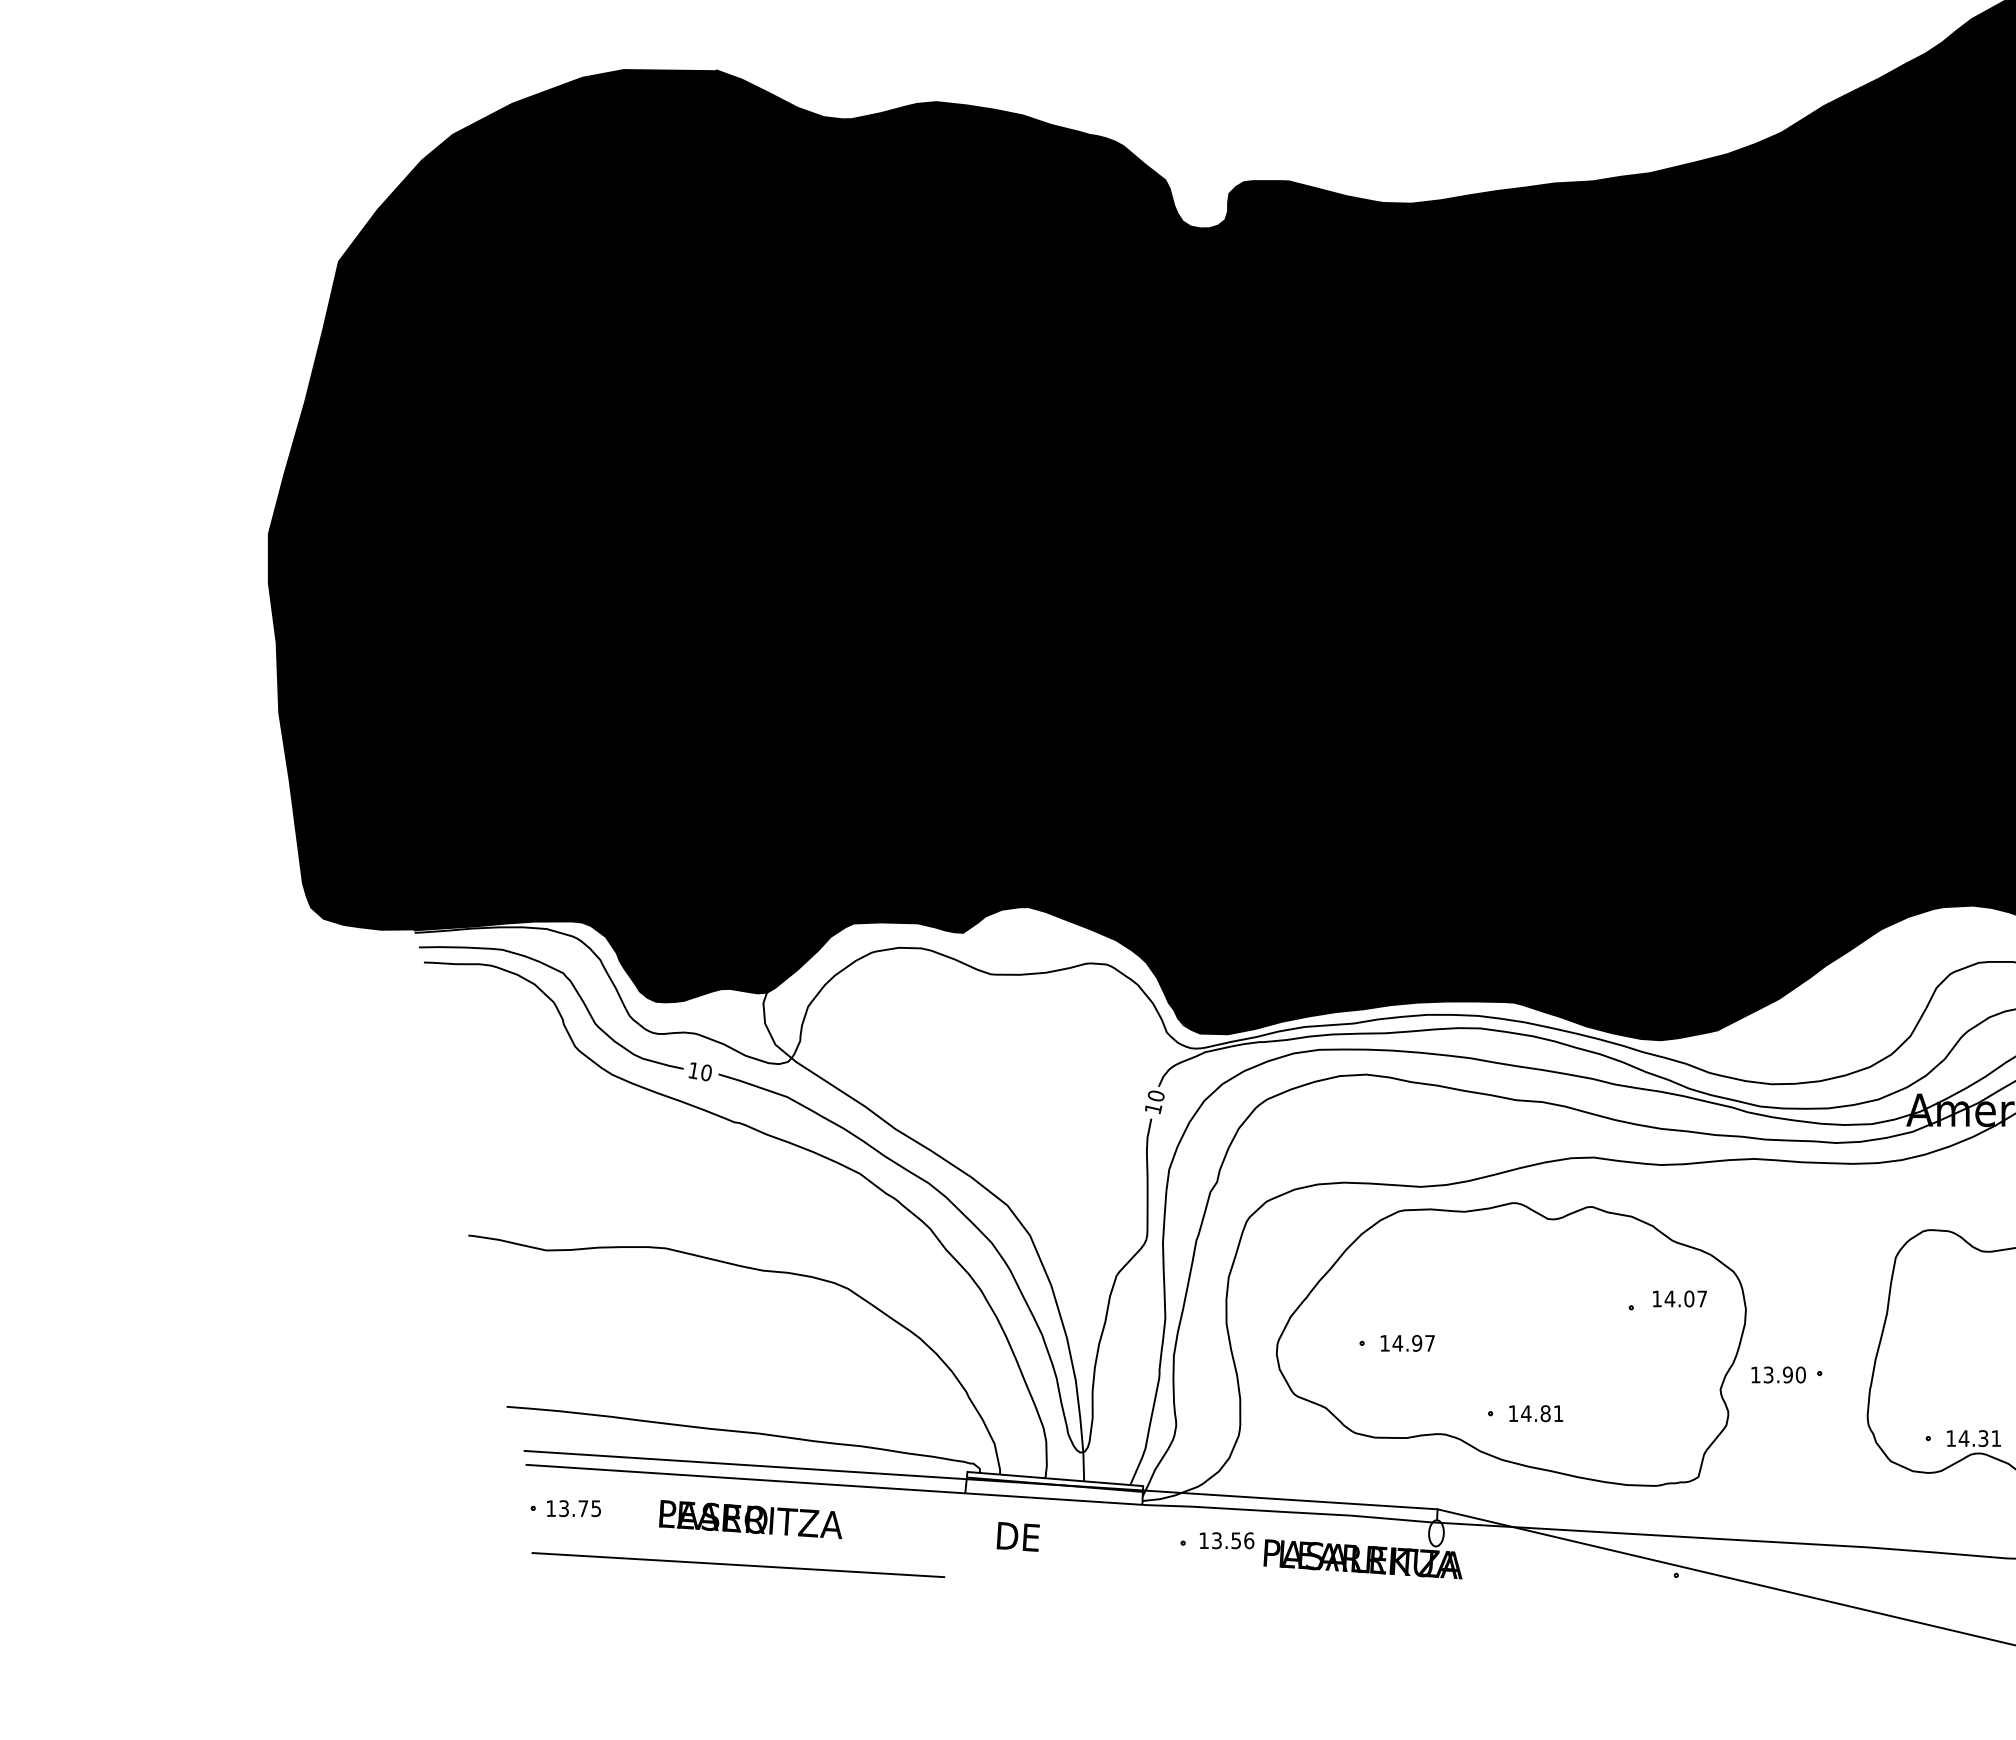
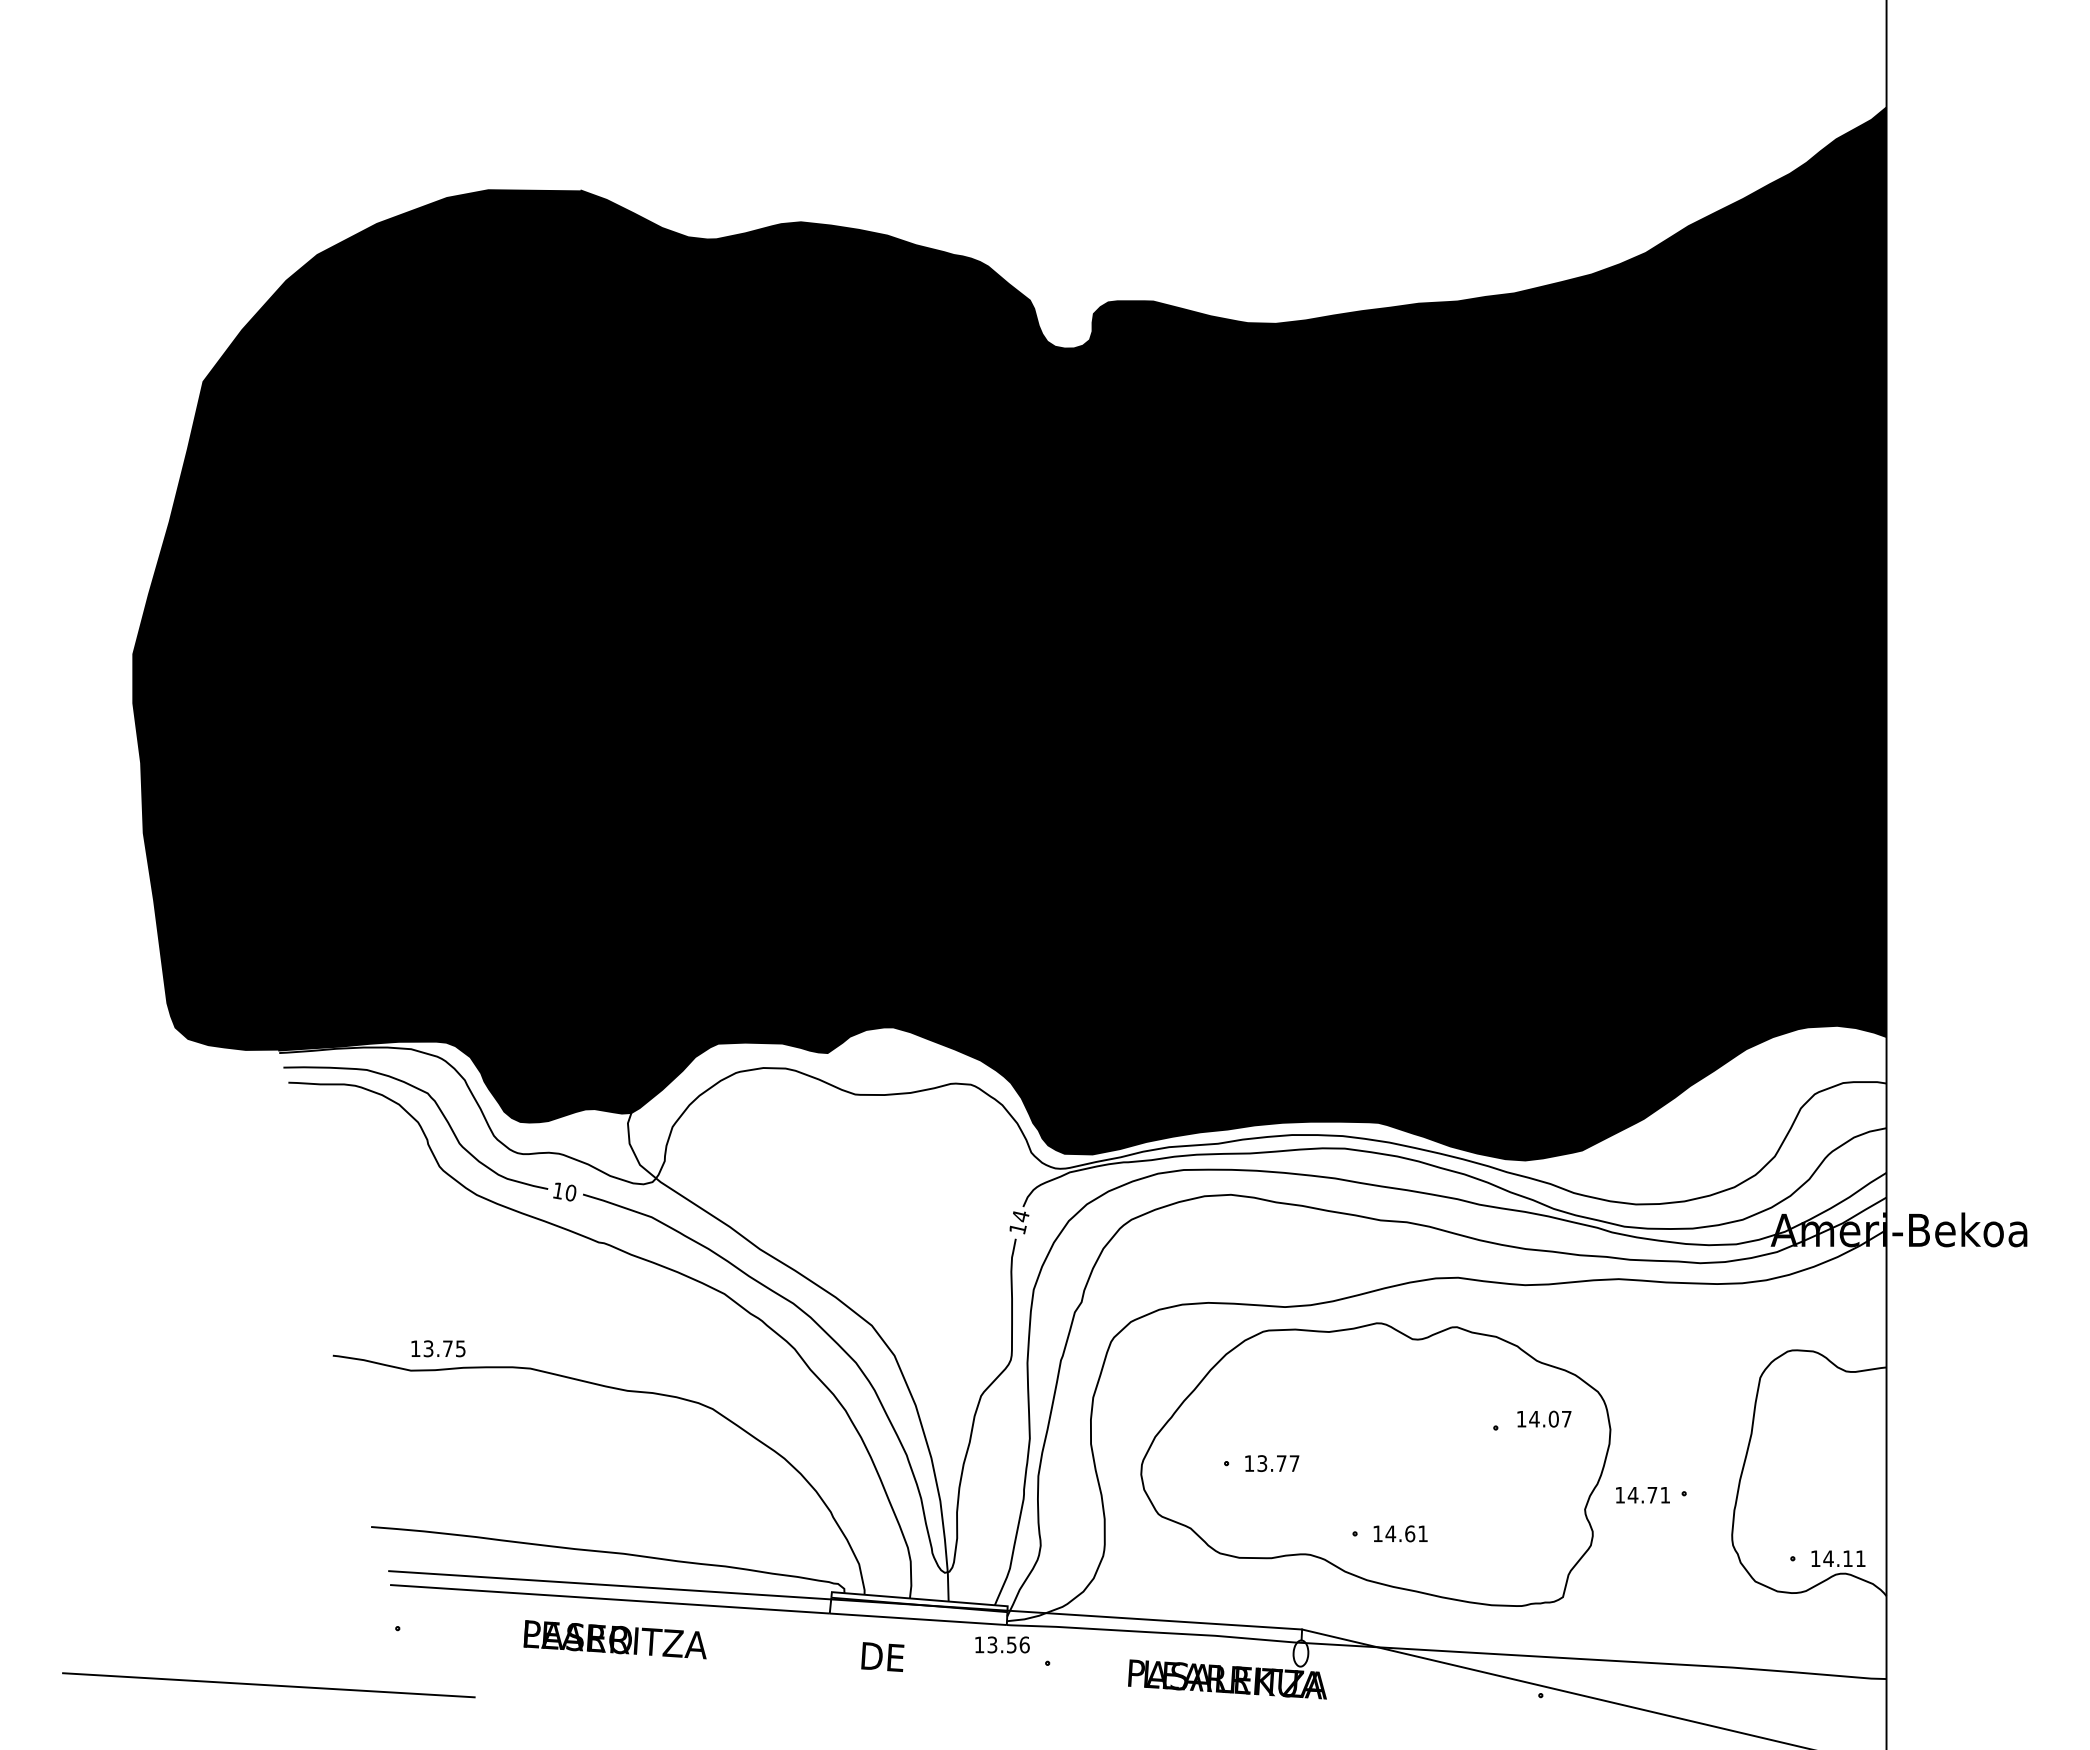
text: (1156, 1096) -> (1020, 1216), 10 -> 14
text: (1407, 1343) -> (1271, 1463), 14.97 -> 13.77
text: (1784, 1374) -> (1648, 1494), 13.90 -> 14.71
text: (1546, 1413) -> (1410, 1533), 14.81 -> 14.61
text: (1983, 1438) -> (1847, 1558), 14.31 -> 14.11
text: (574, 1508) -> (438, 1348), moved
text: (1227, 1540) -> (1002, 1644), moved
line: (738, 1565) -> (268, 1685), moved

